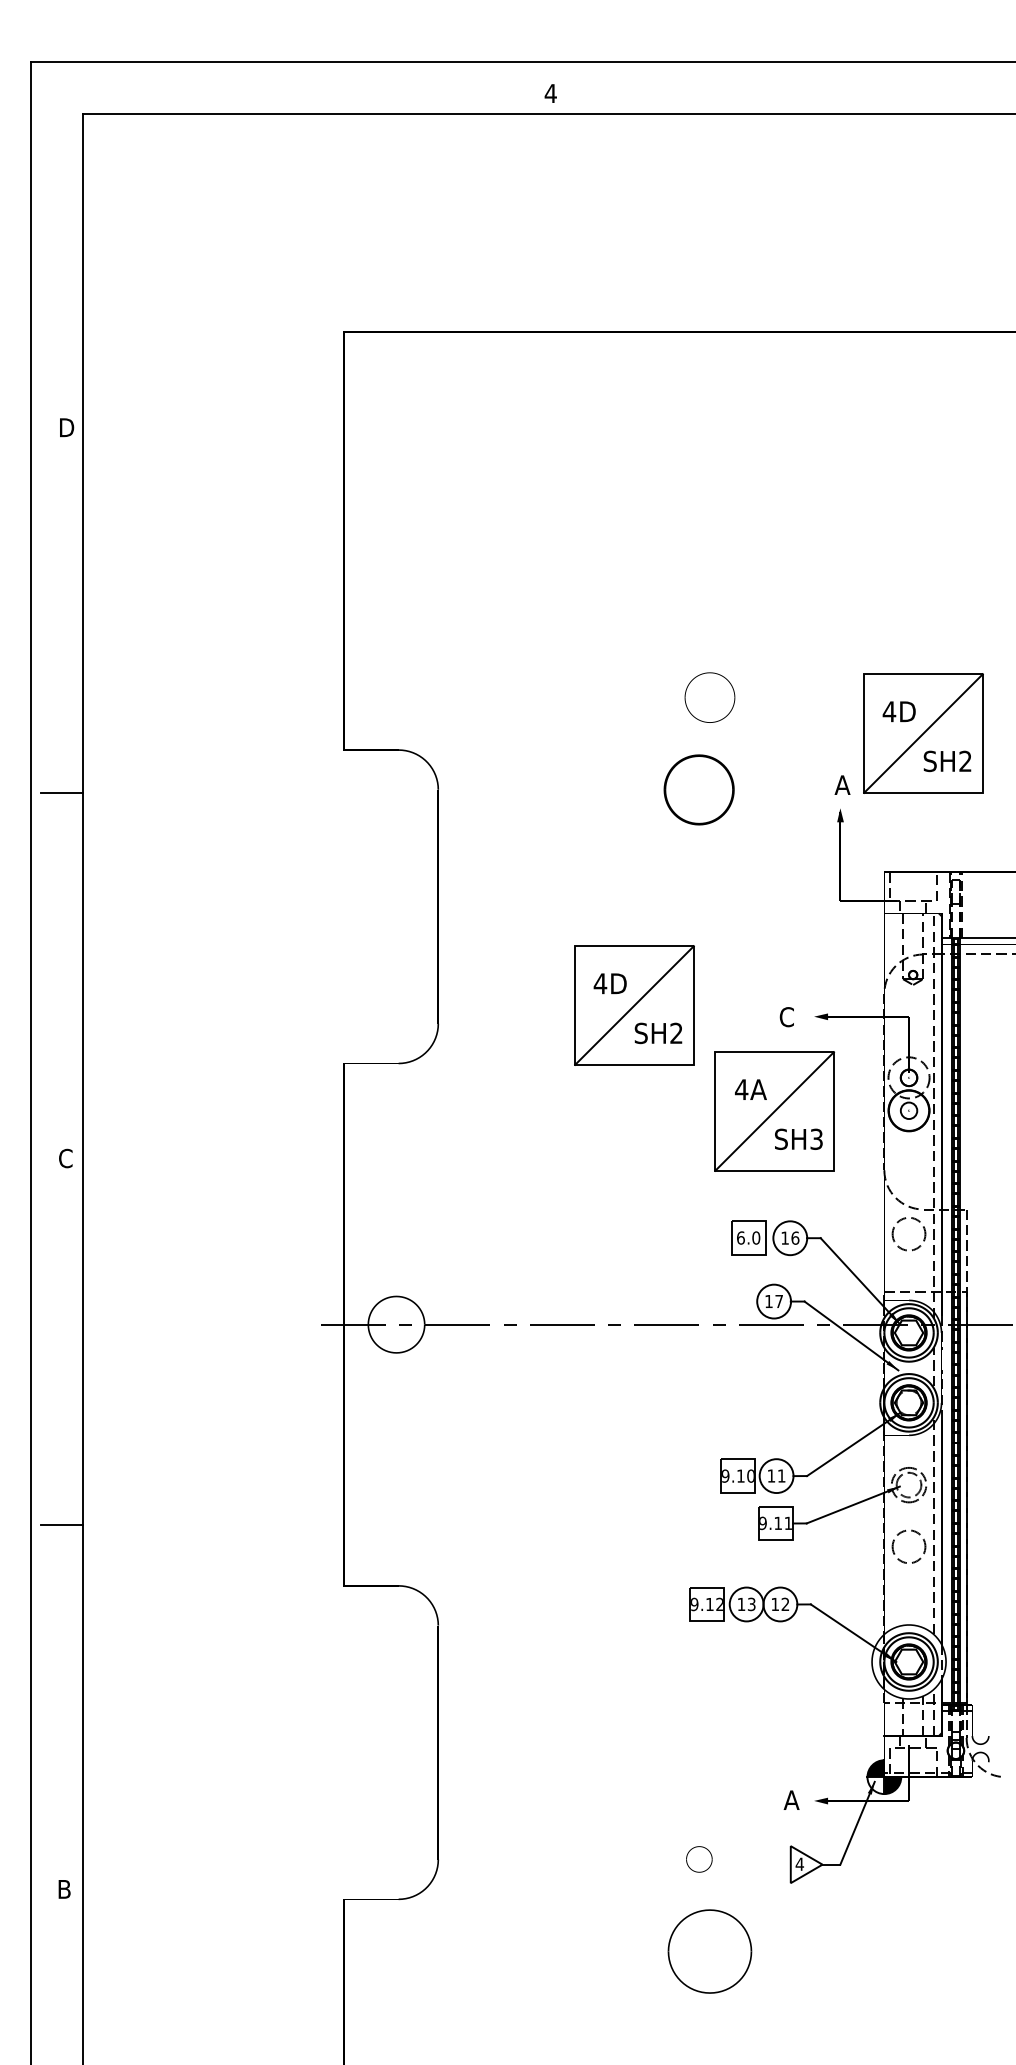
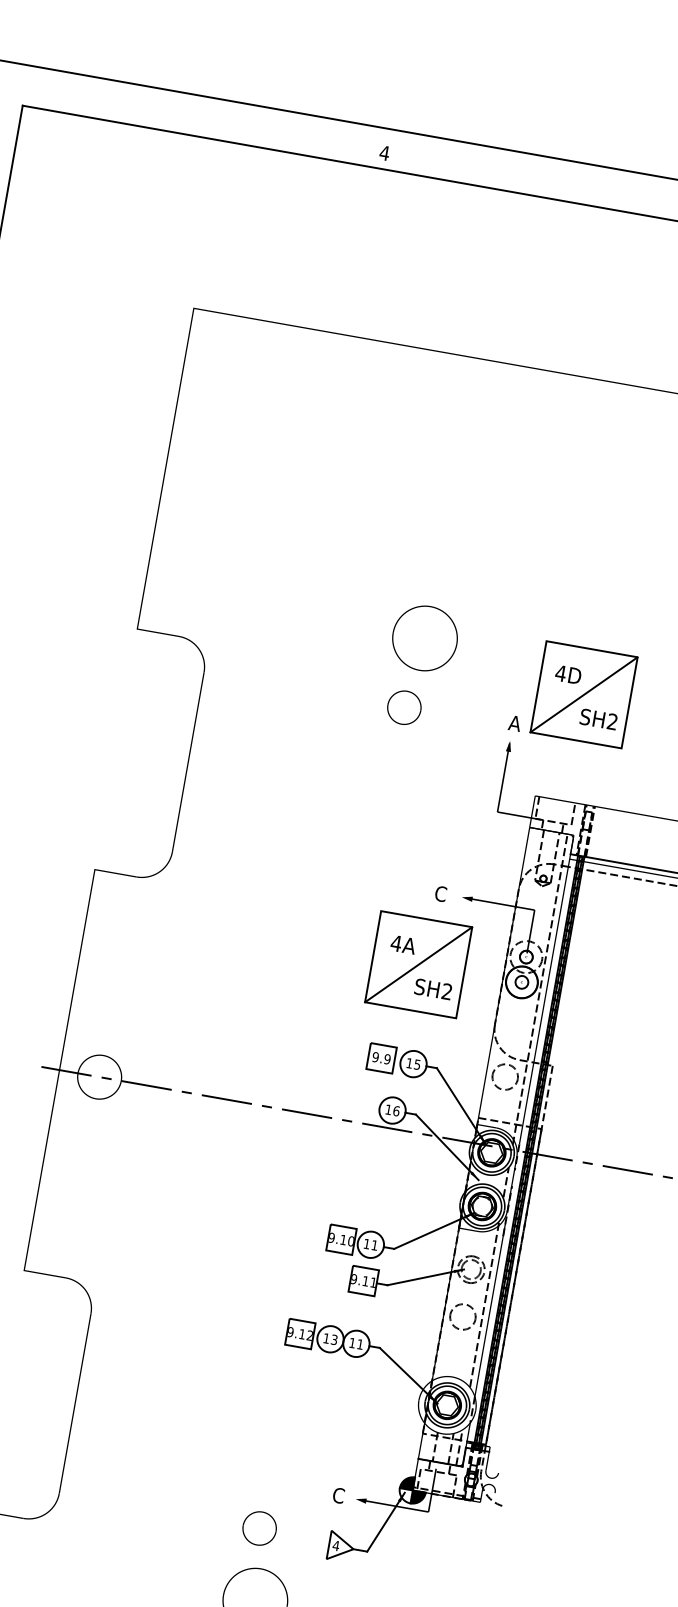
part: (709, 697) -> (424, 638), size x1.67
part: (699, 789) -> (404, 707), size x0.62
part: (634, 1005) -> (325, 864), removed
text: (816, 1139) -> (447, 991), SH3 -> SH2
text: (748, 1237) -> (381, 1057), 6.0 -> 9.9
text: (795, 1237) -> (417, 1064), 16 -> 15
text: (779, 1301) -> (396, 1111), 17 -> 16
text: (785, 1603) -> (360, 1343), 12 -> 11
text: (791, 1800) -> (338, 1495), A -> C
part: (699, 1859) -> (259, 1528), size x1.67

